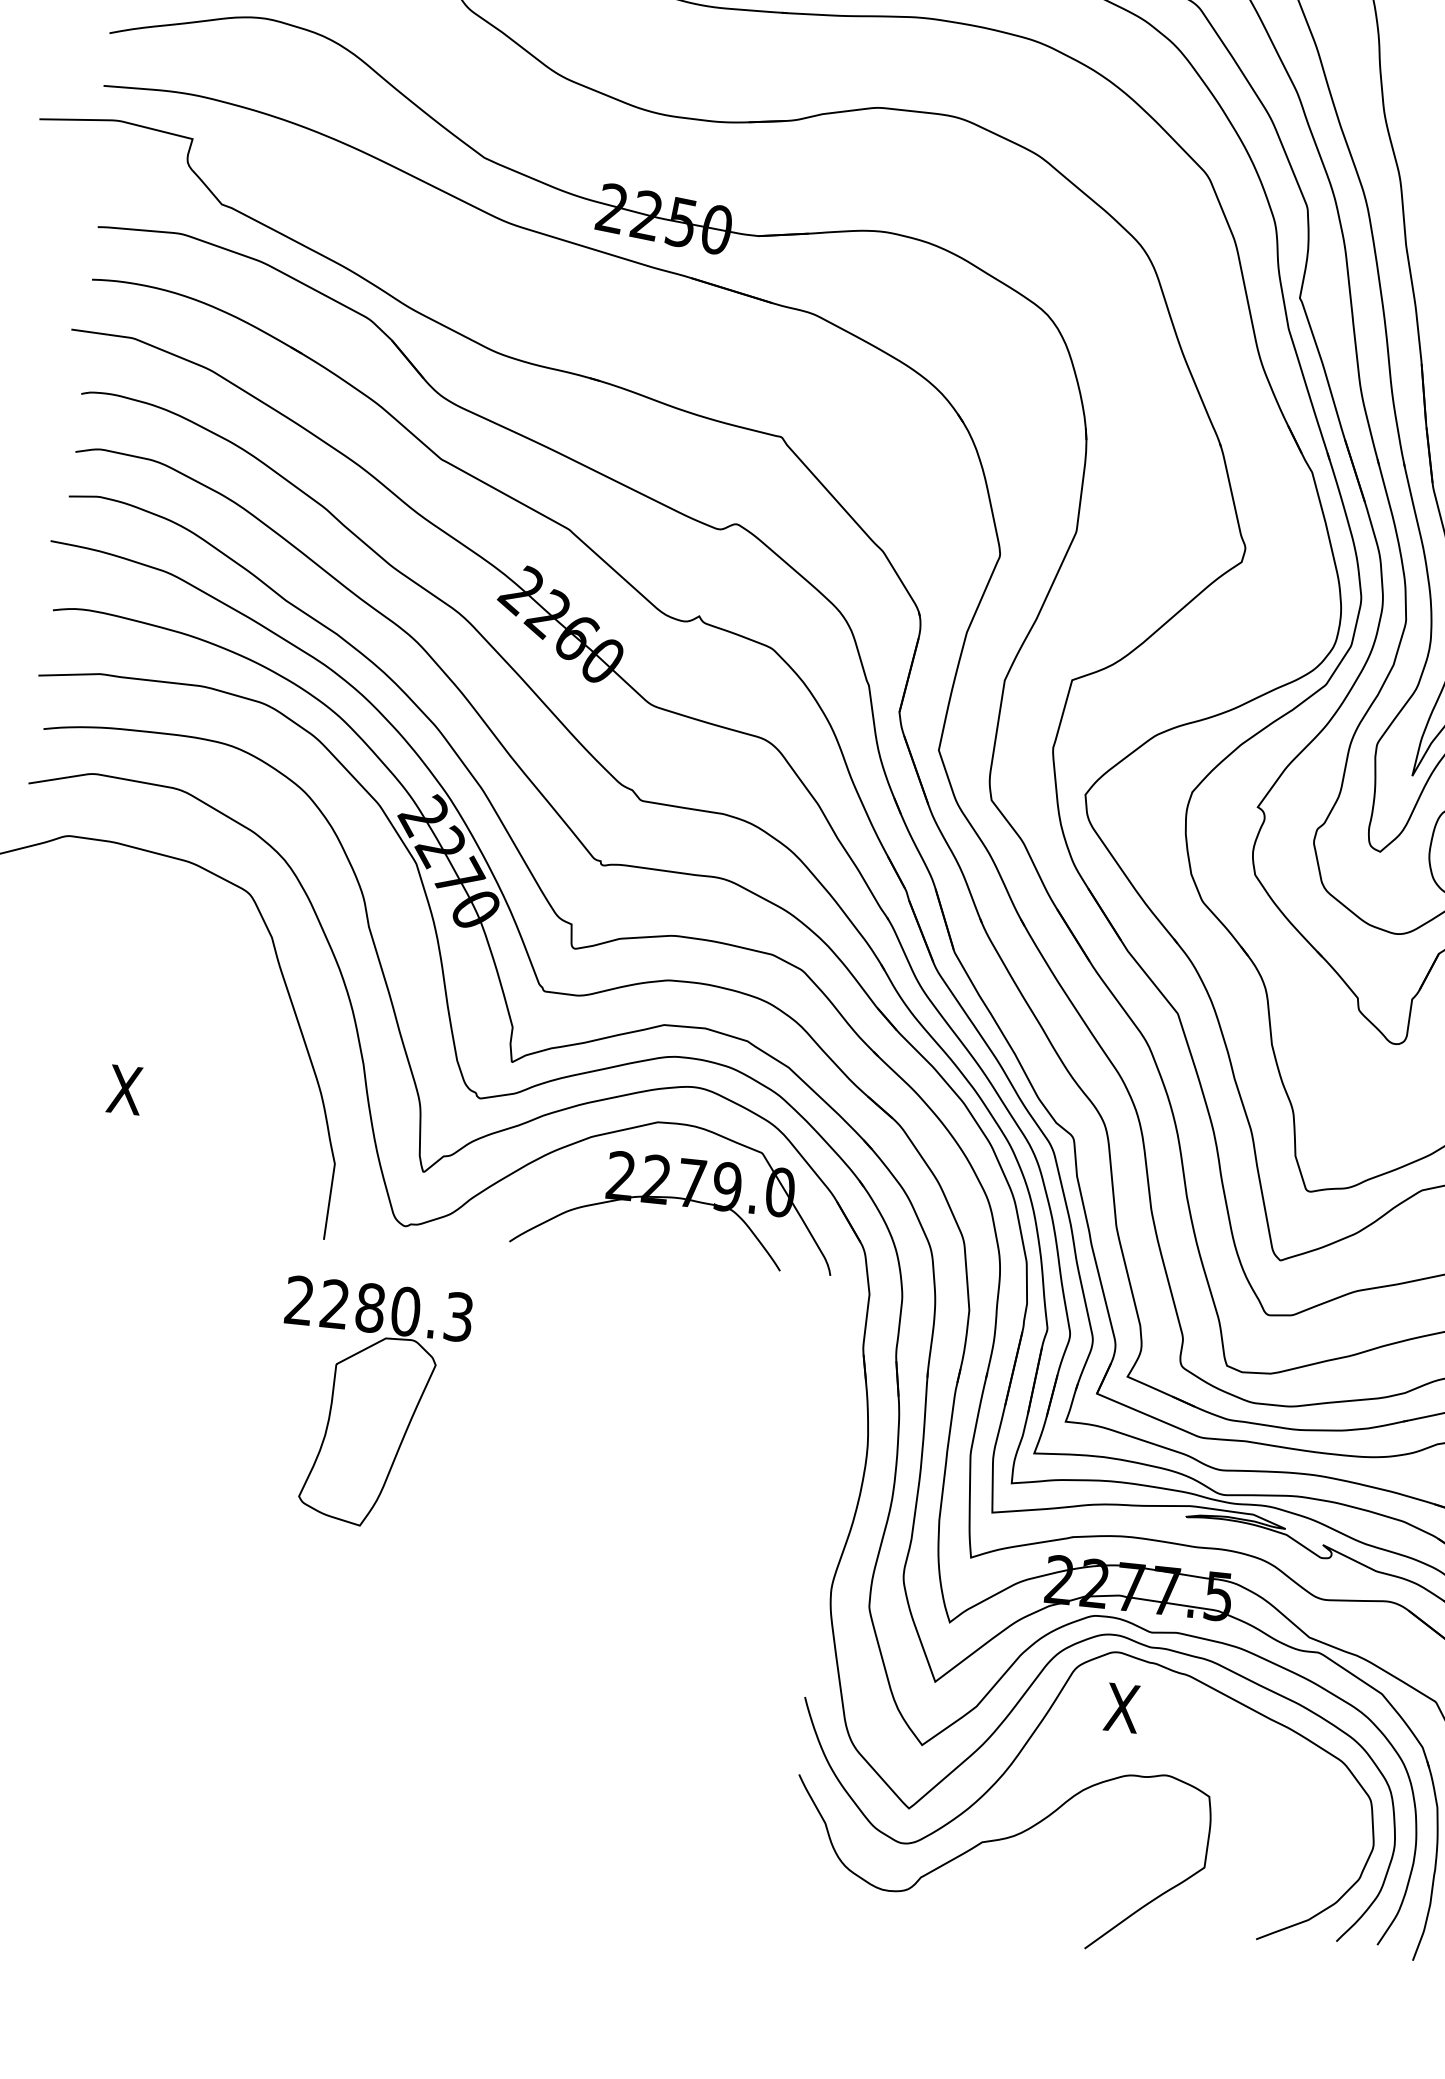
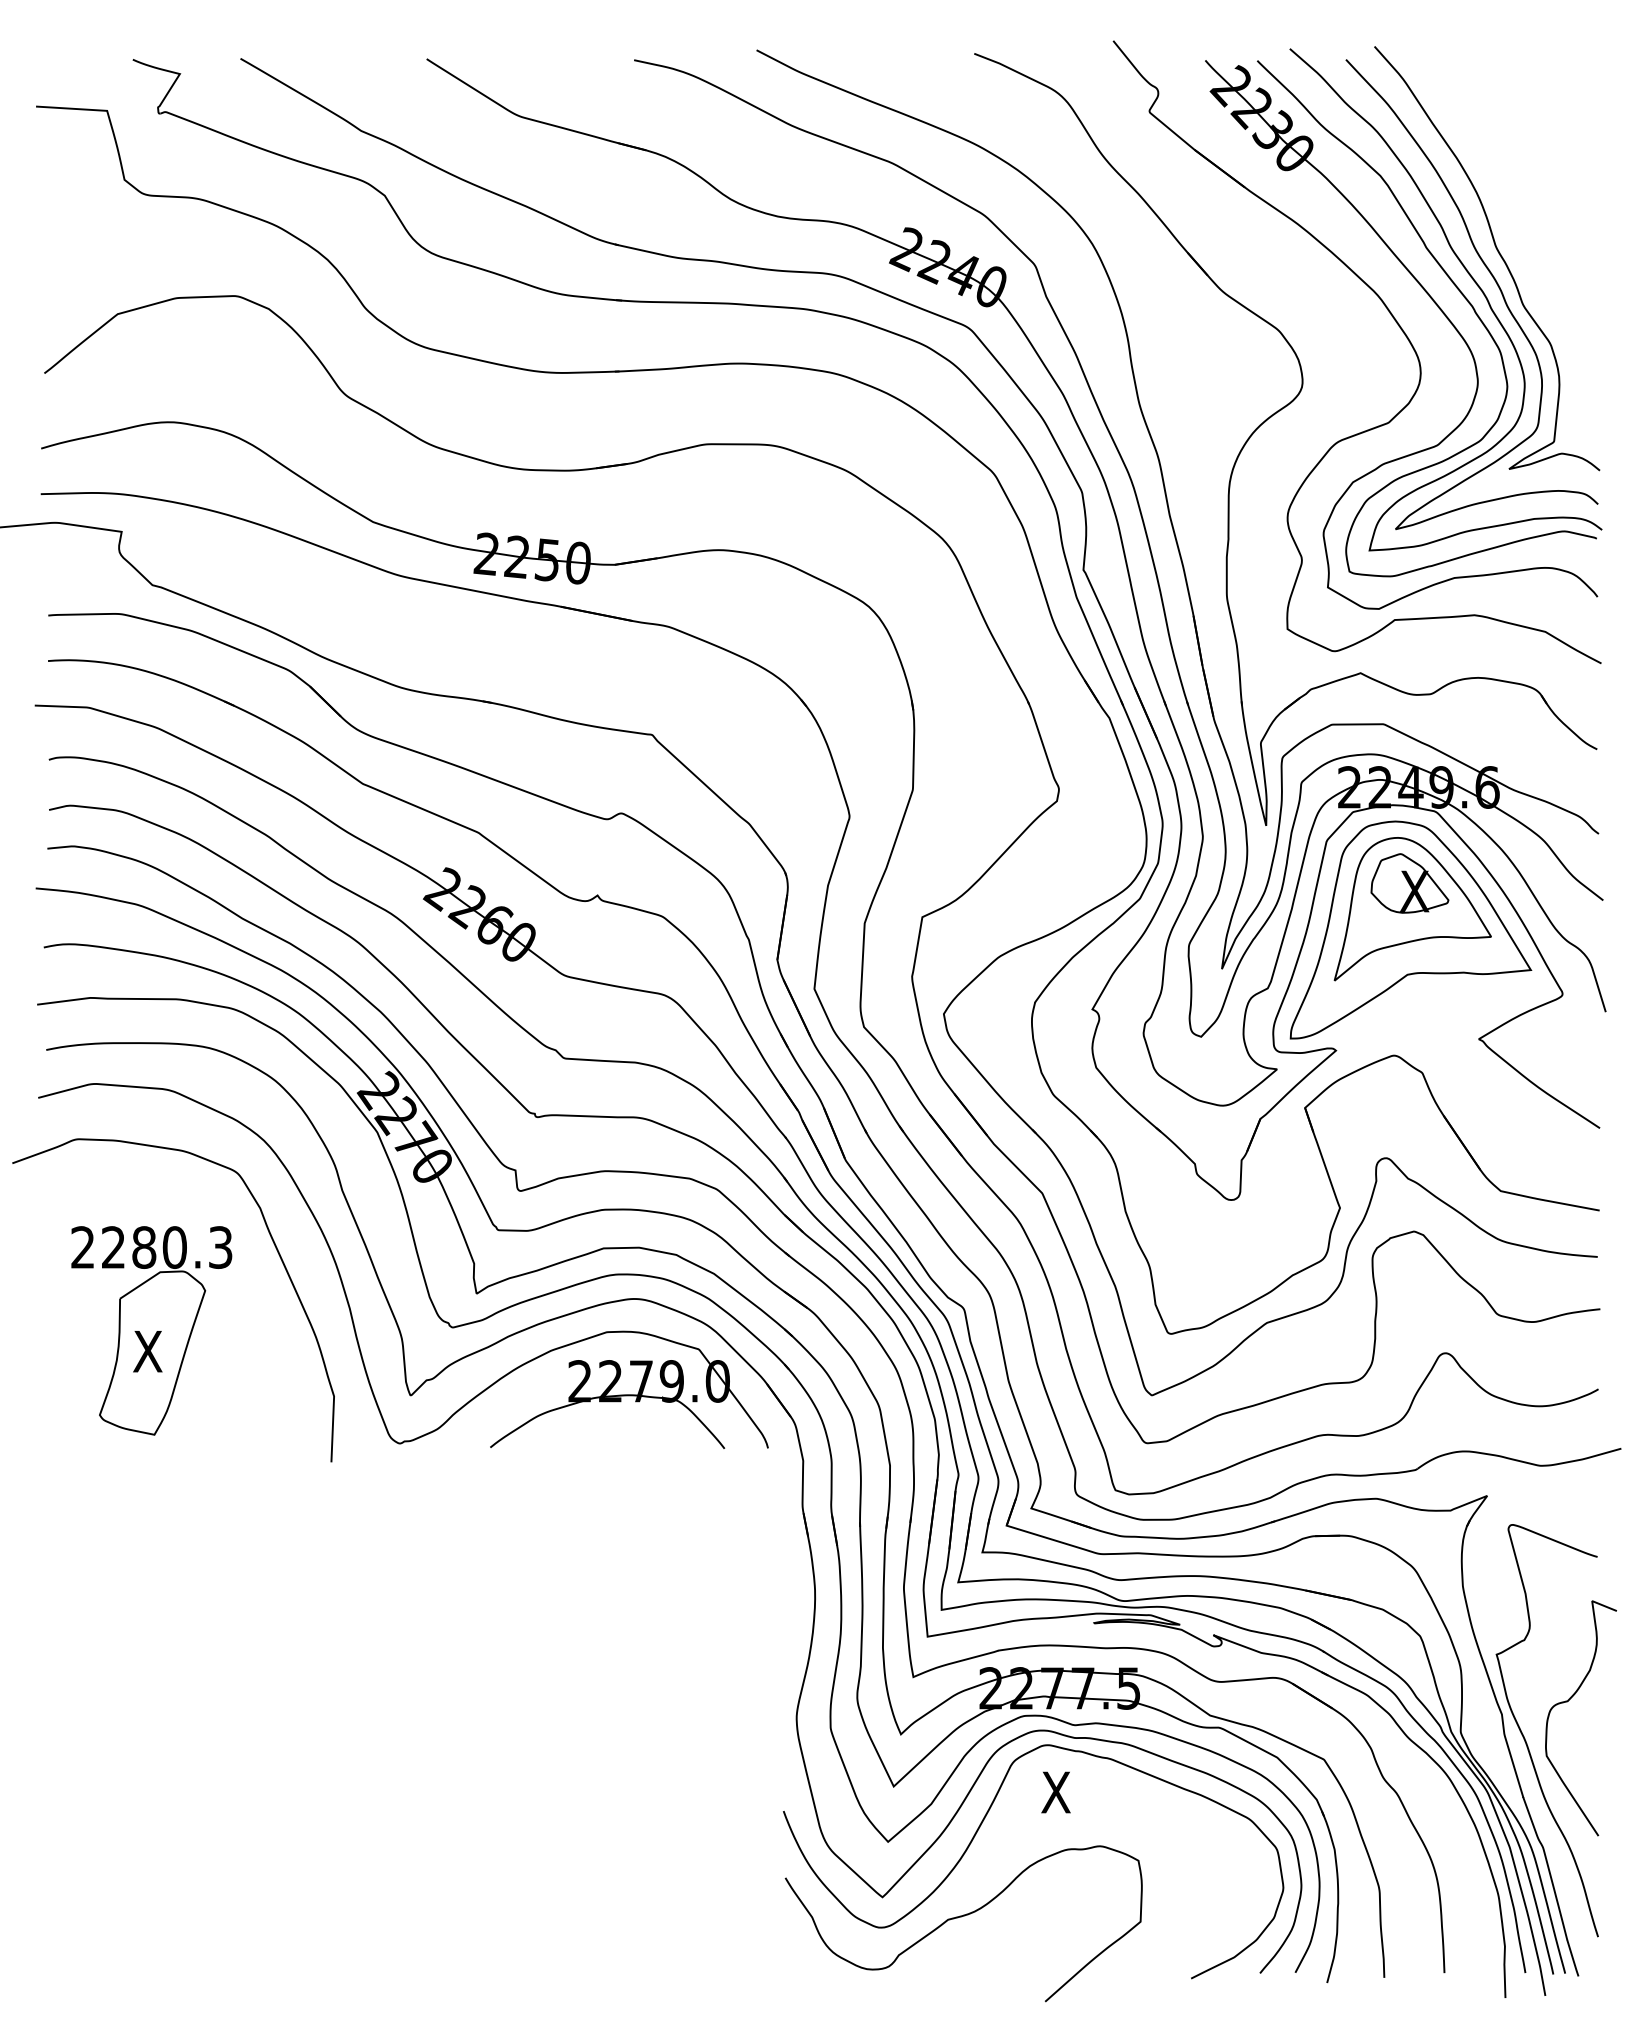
part: (368, 1404) -> (151, 1330), moved

